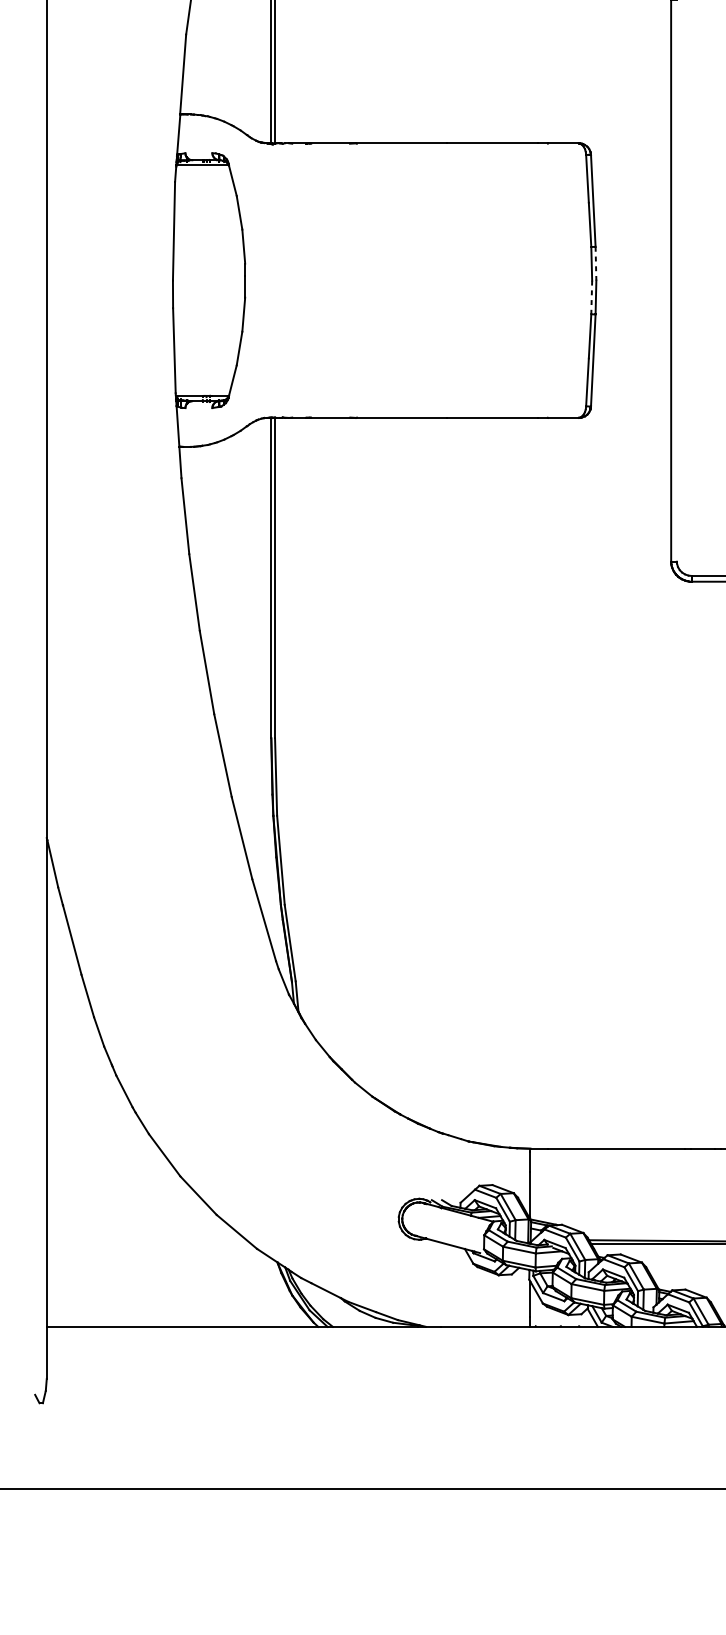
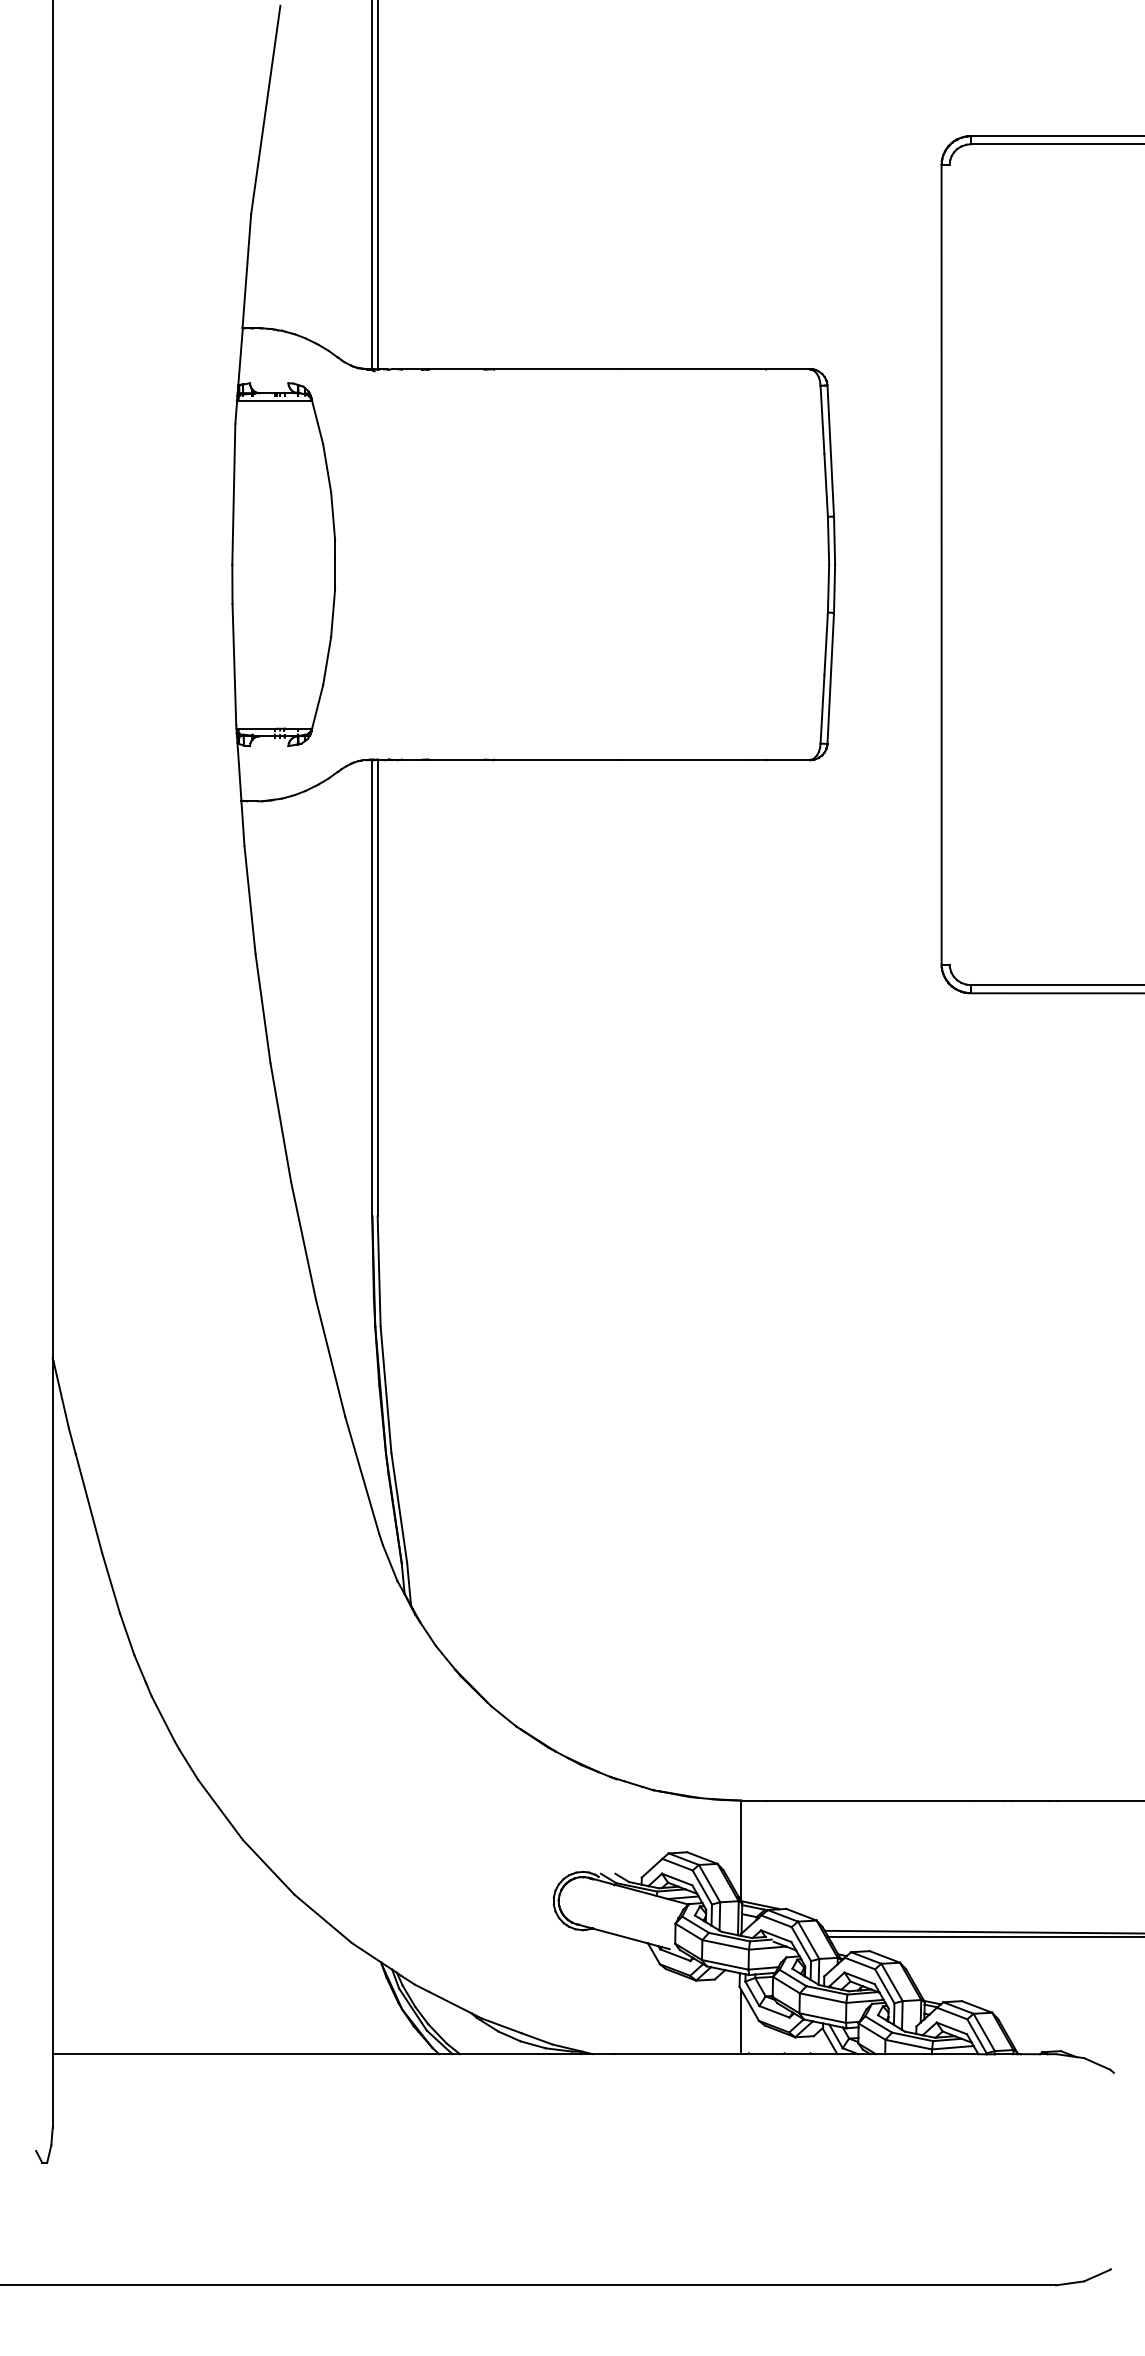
line: (595, 264) -> (834, 541), dashed -> solid
line: (591, 297) -> (828, 588), dashed -> solid

